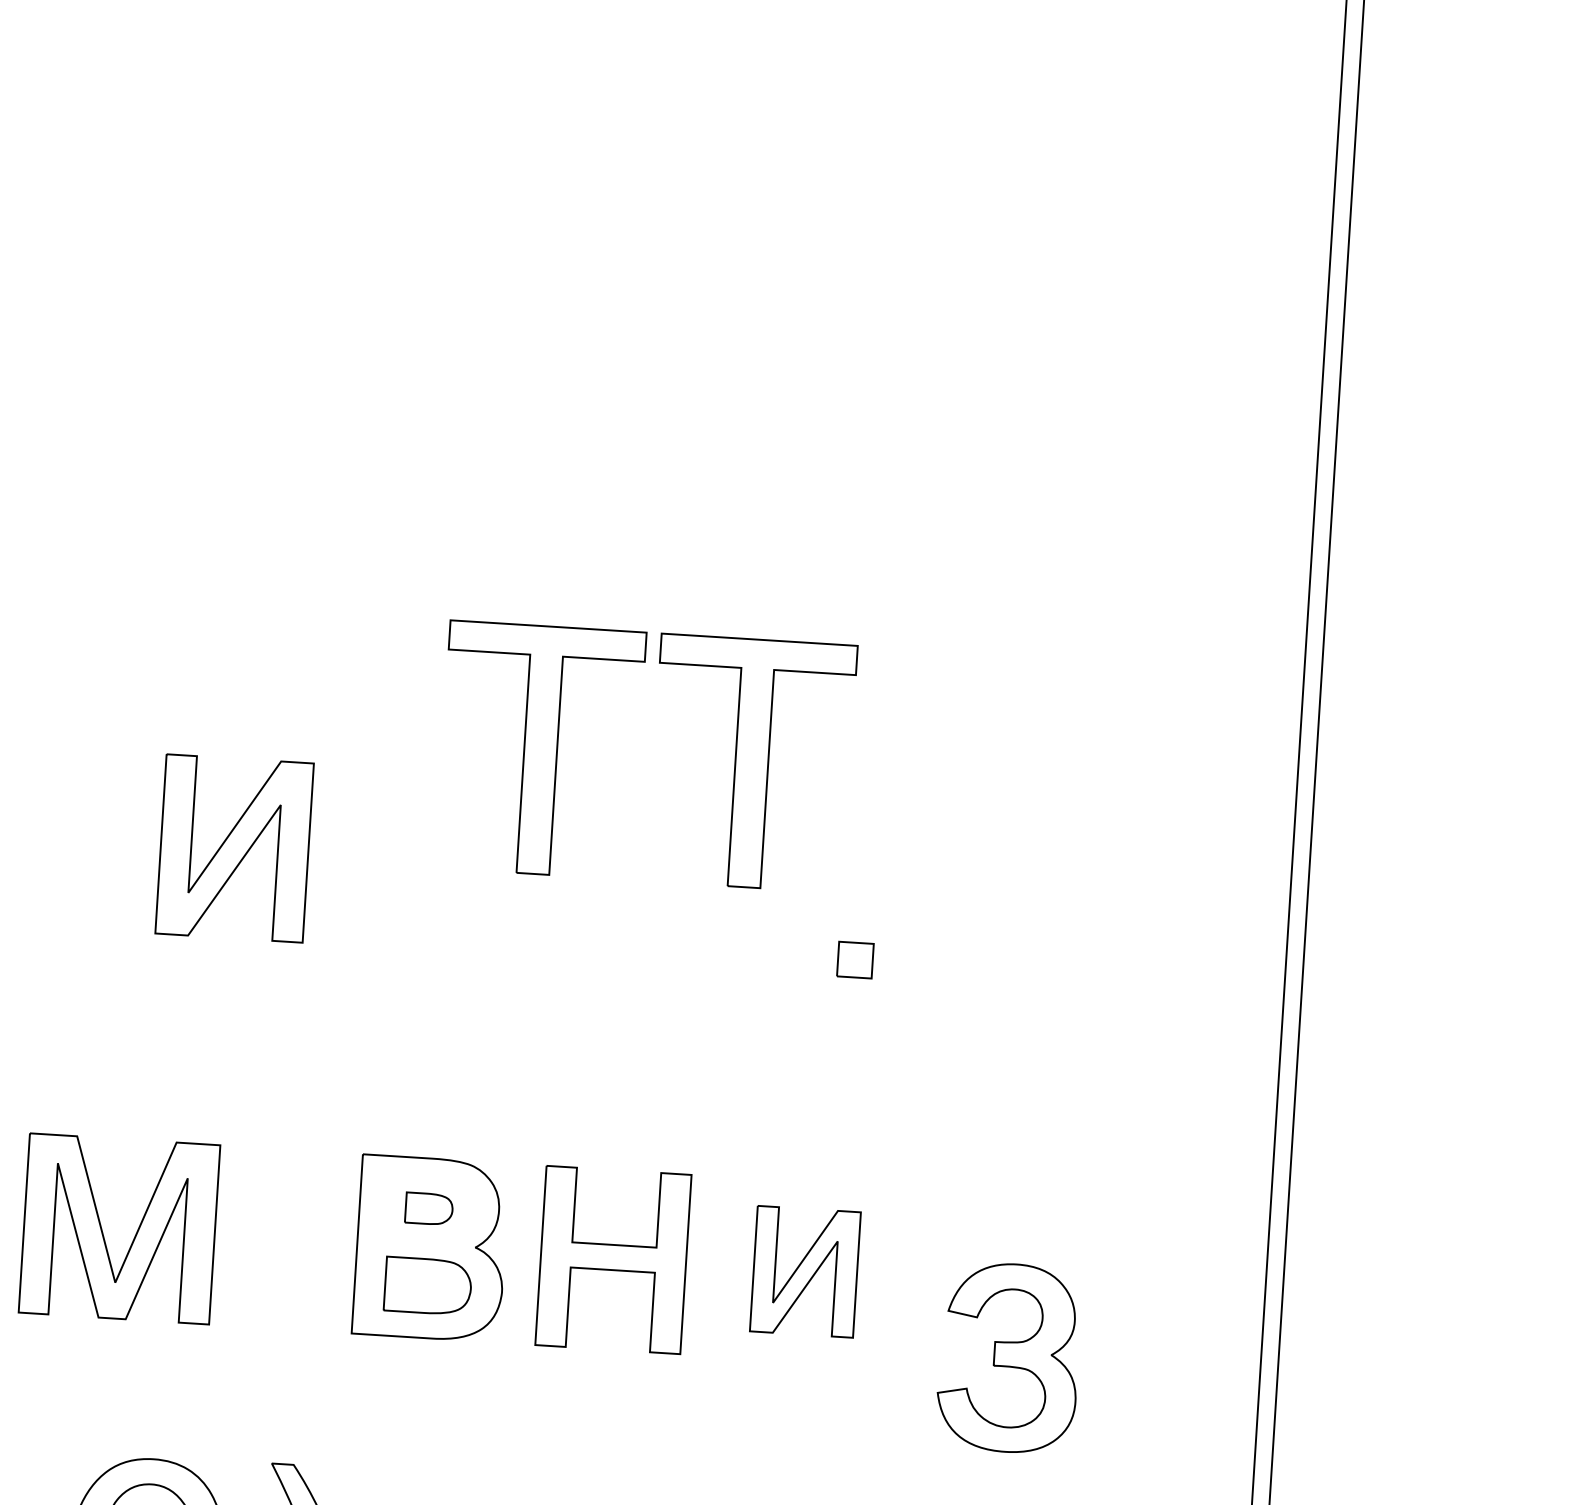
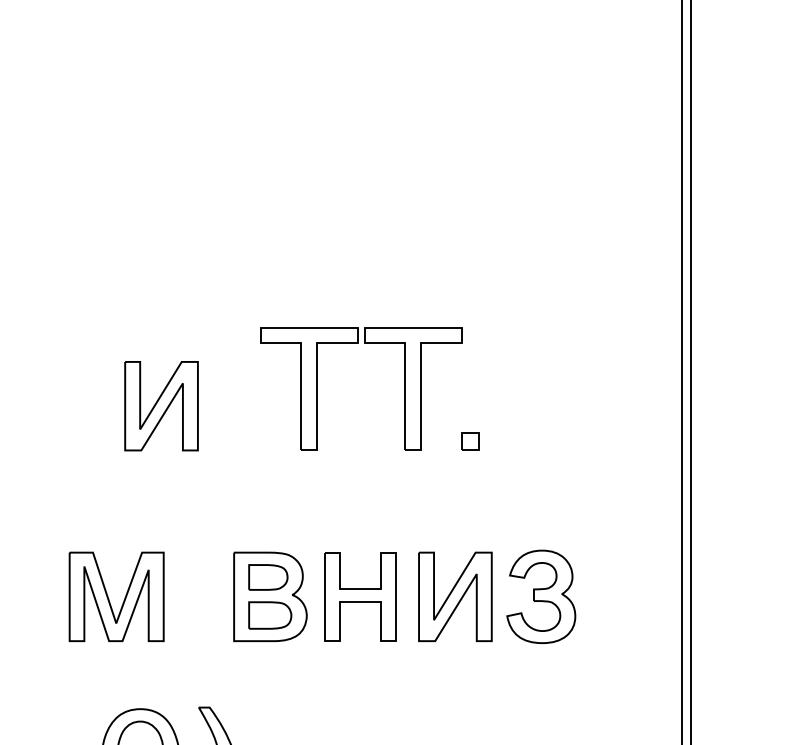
part: (734, 760) -> (404, 388), moved
part: (429, 1208) -> (268, 577), size x1.67
part: (805, 1271) -> (455, 596), size x1.43
part: (1009, 1357) -> (541, 596), moved

